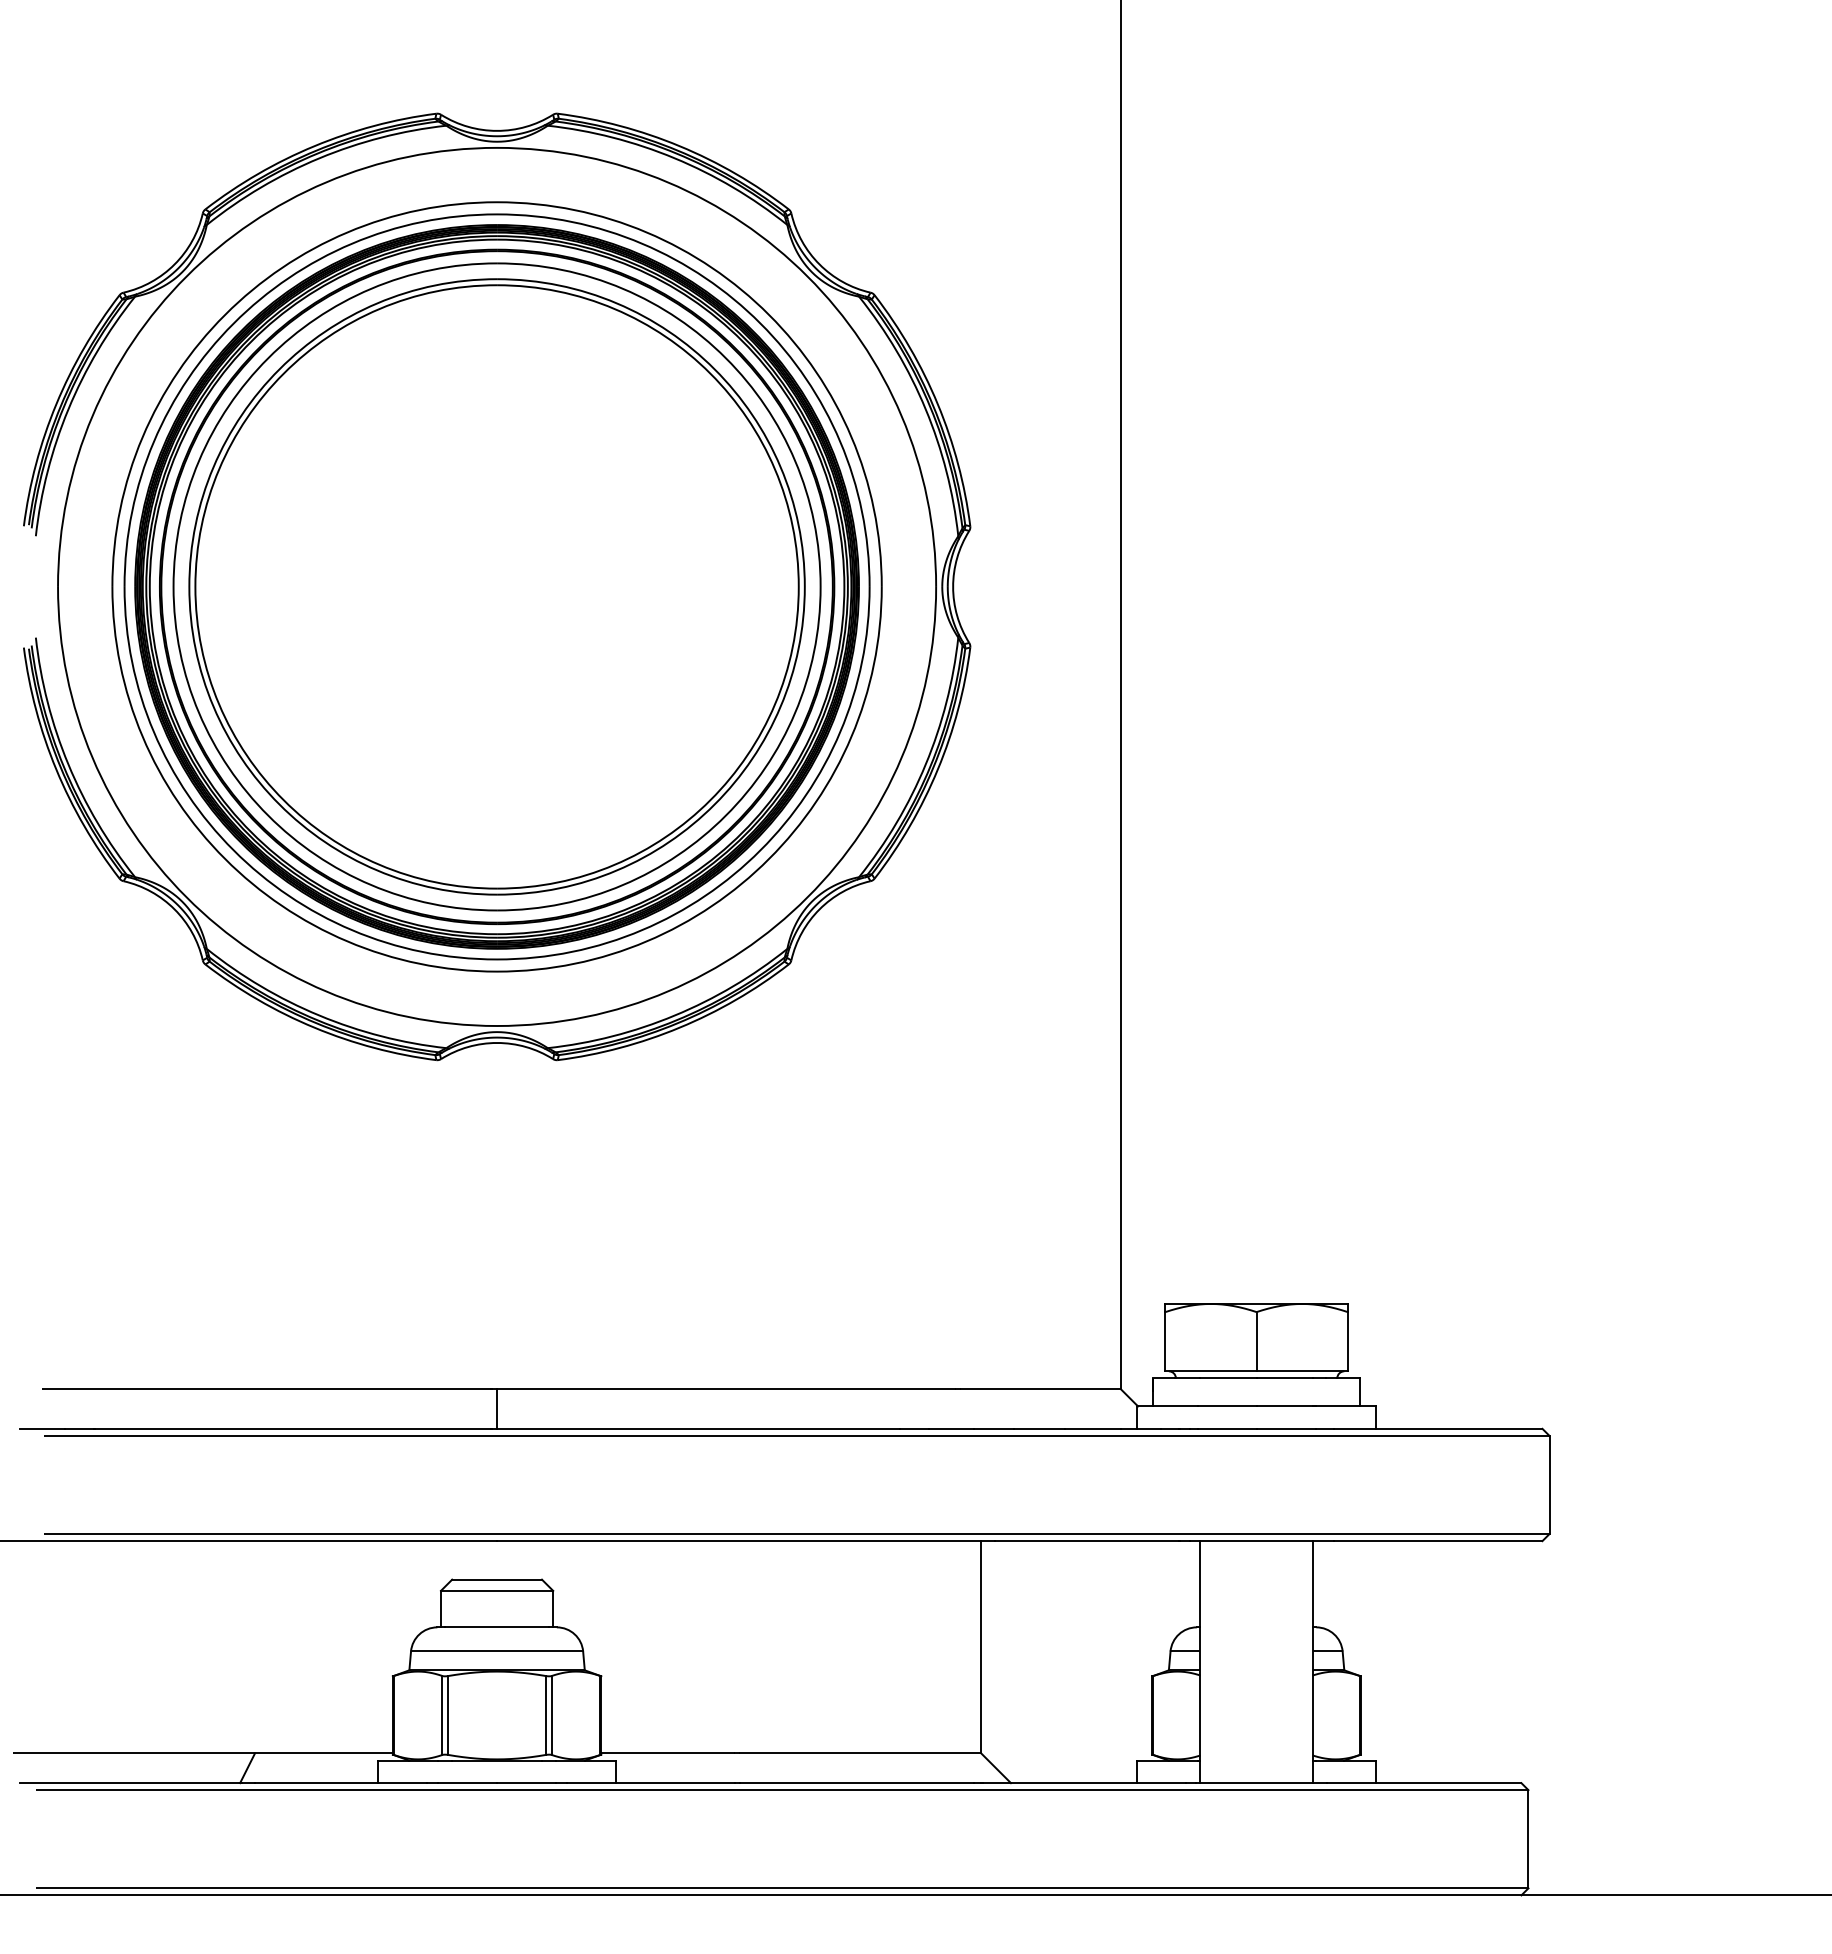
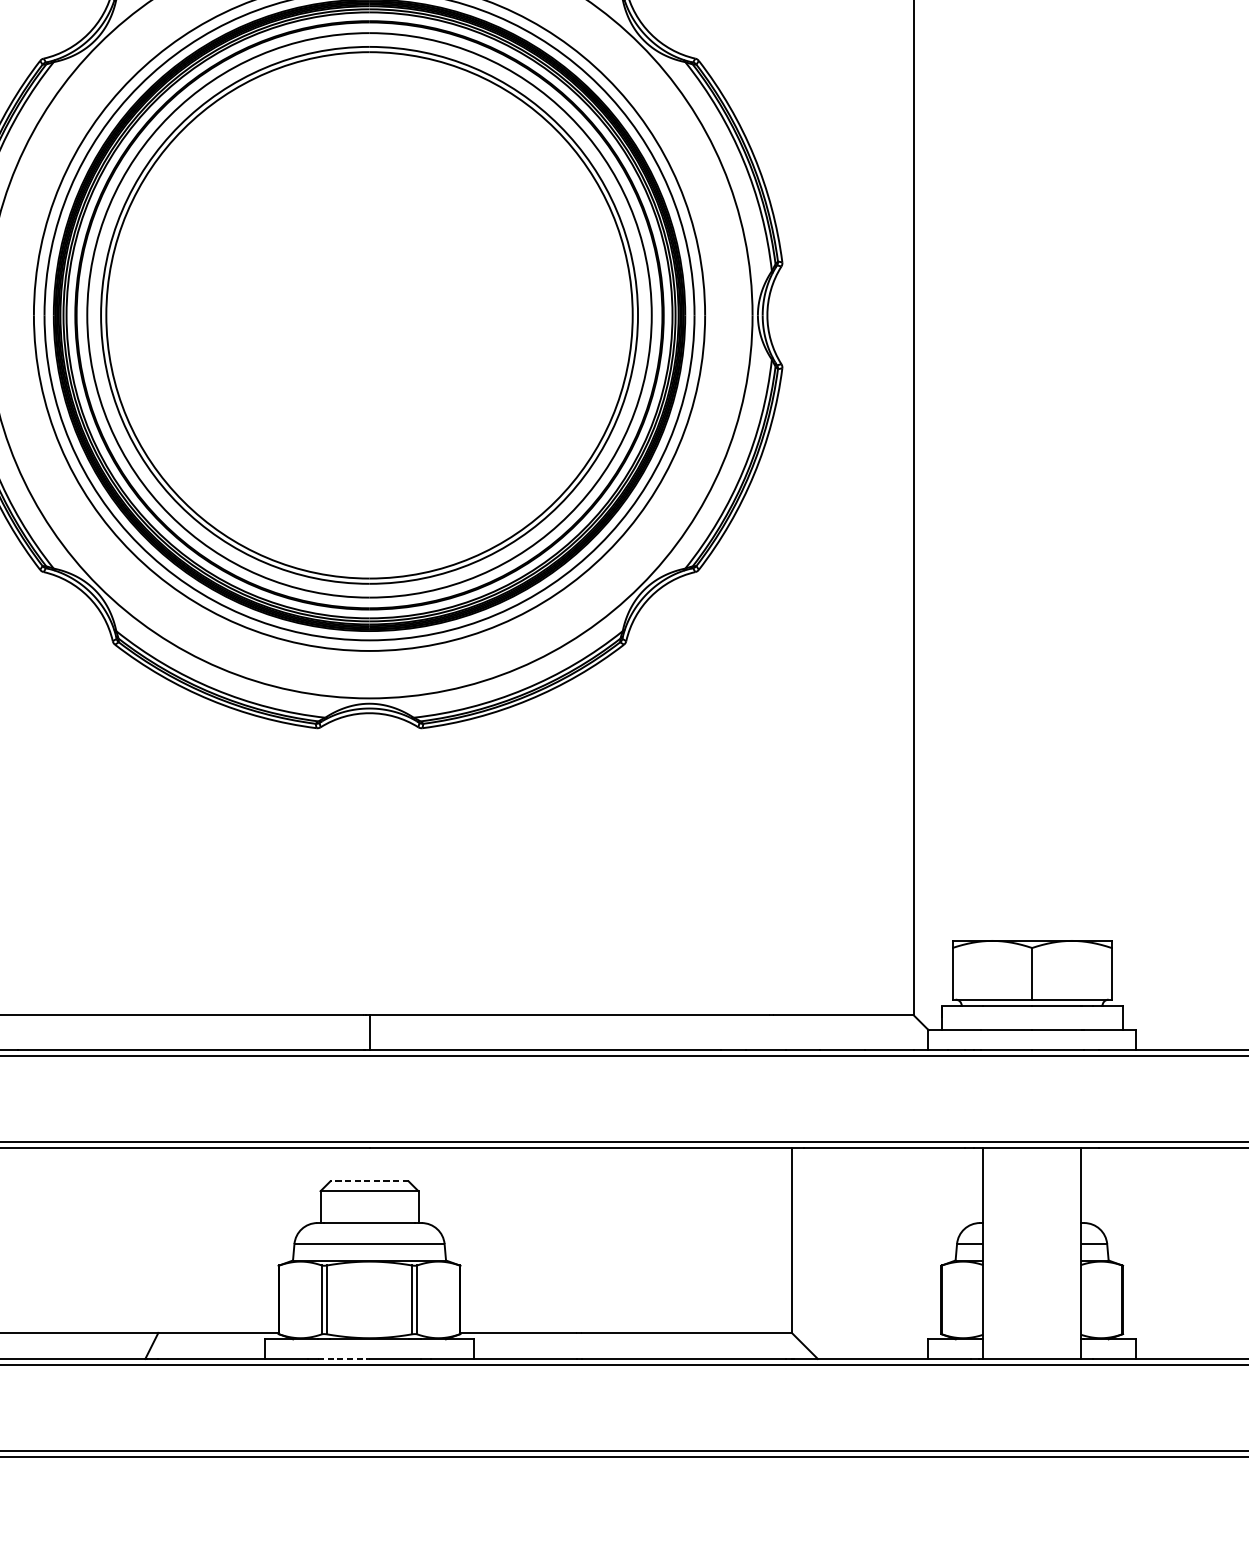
line: (497, 1579) -> (369, 1181), solid -> dashed
line: (468, 1783) -> (344, 1359), solid -> dashed

